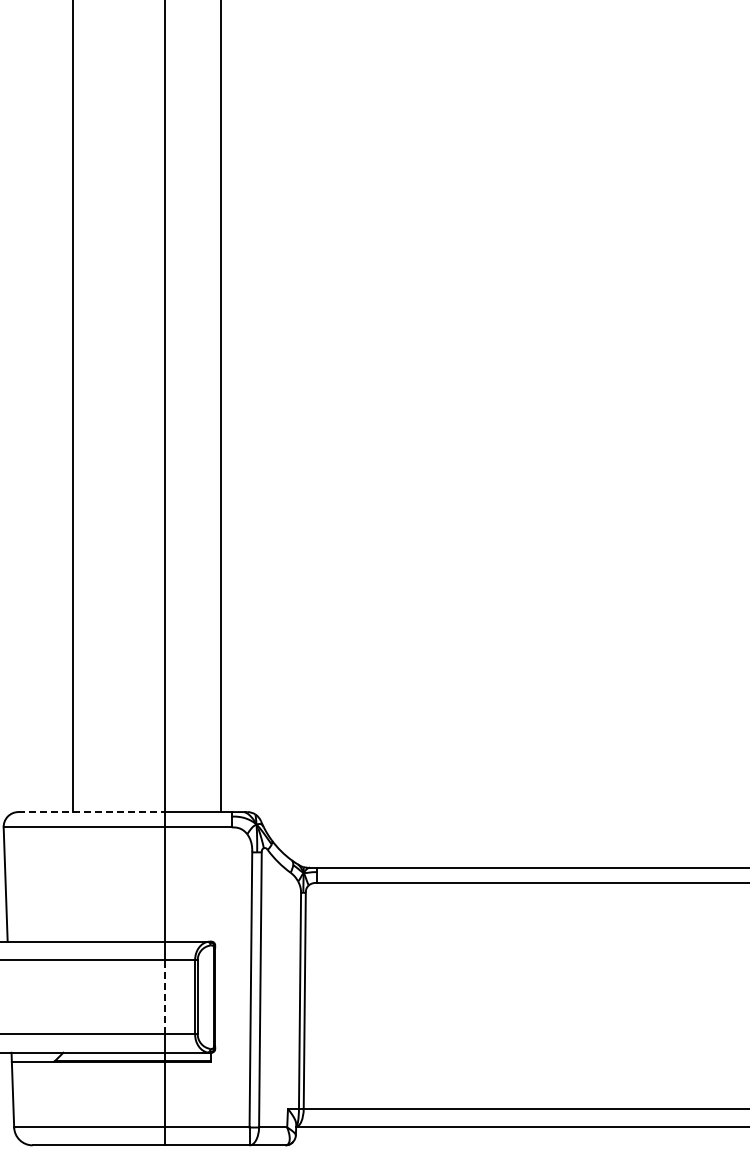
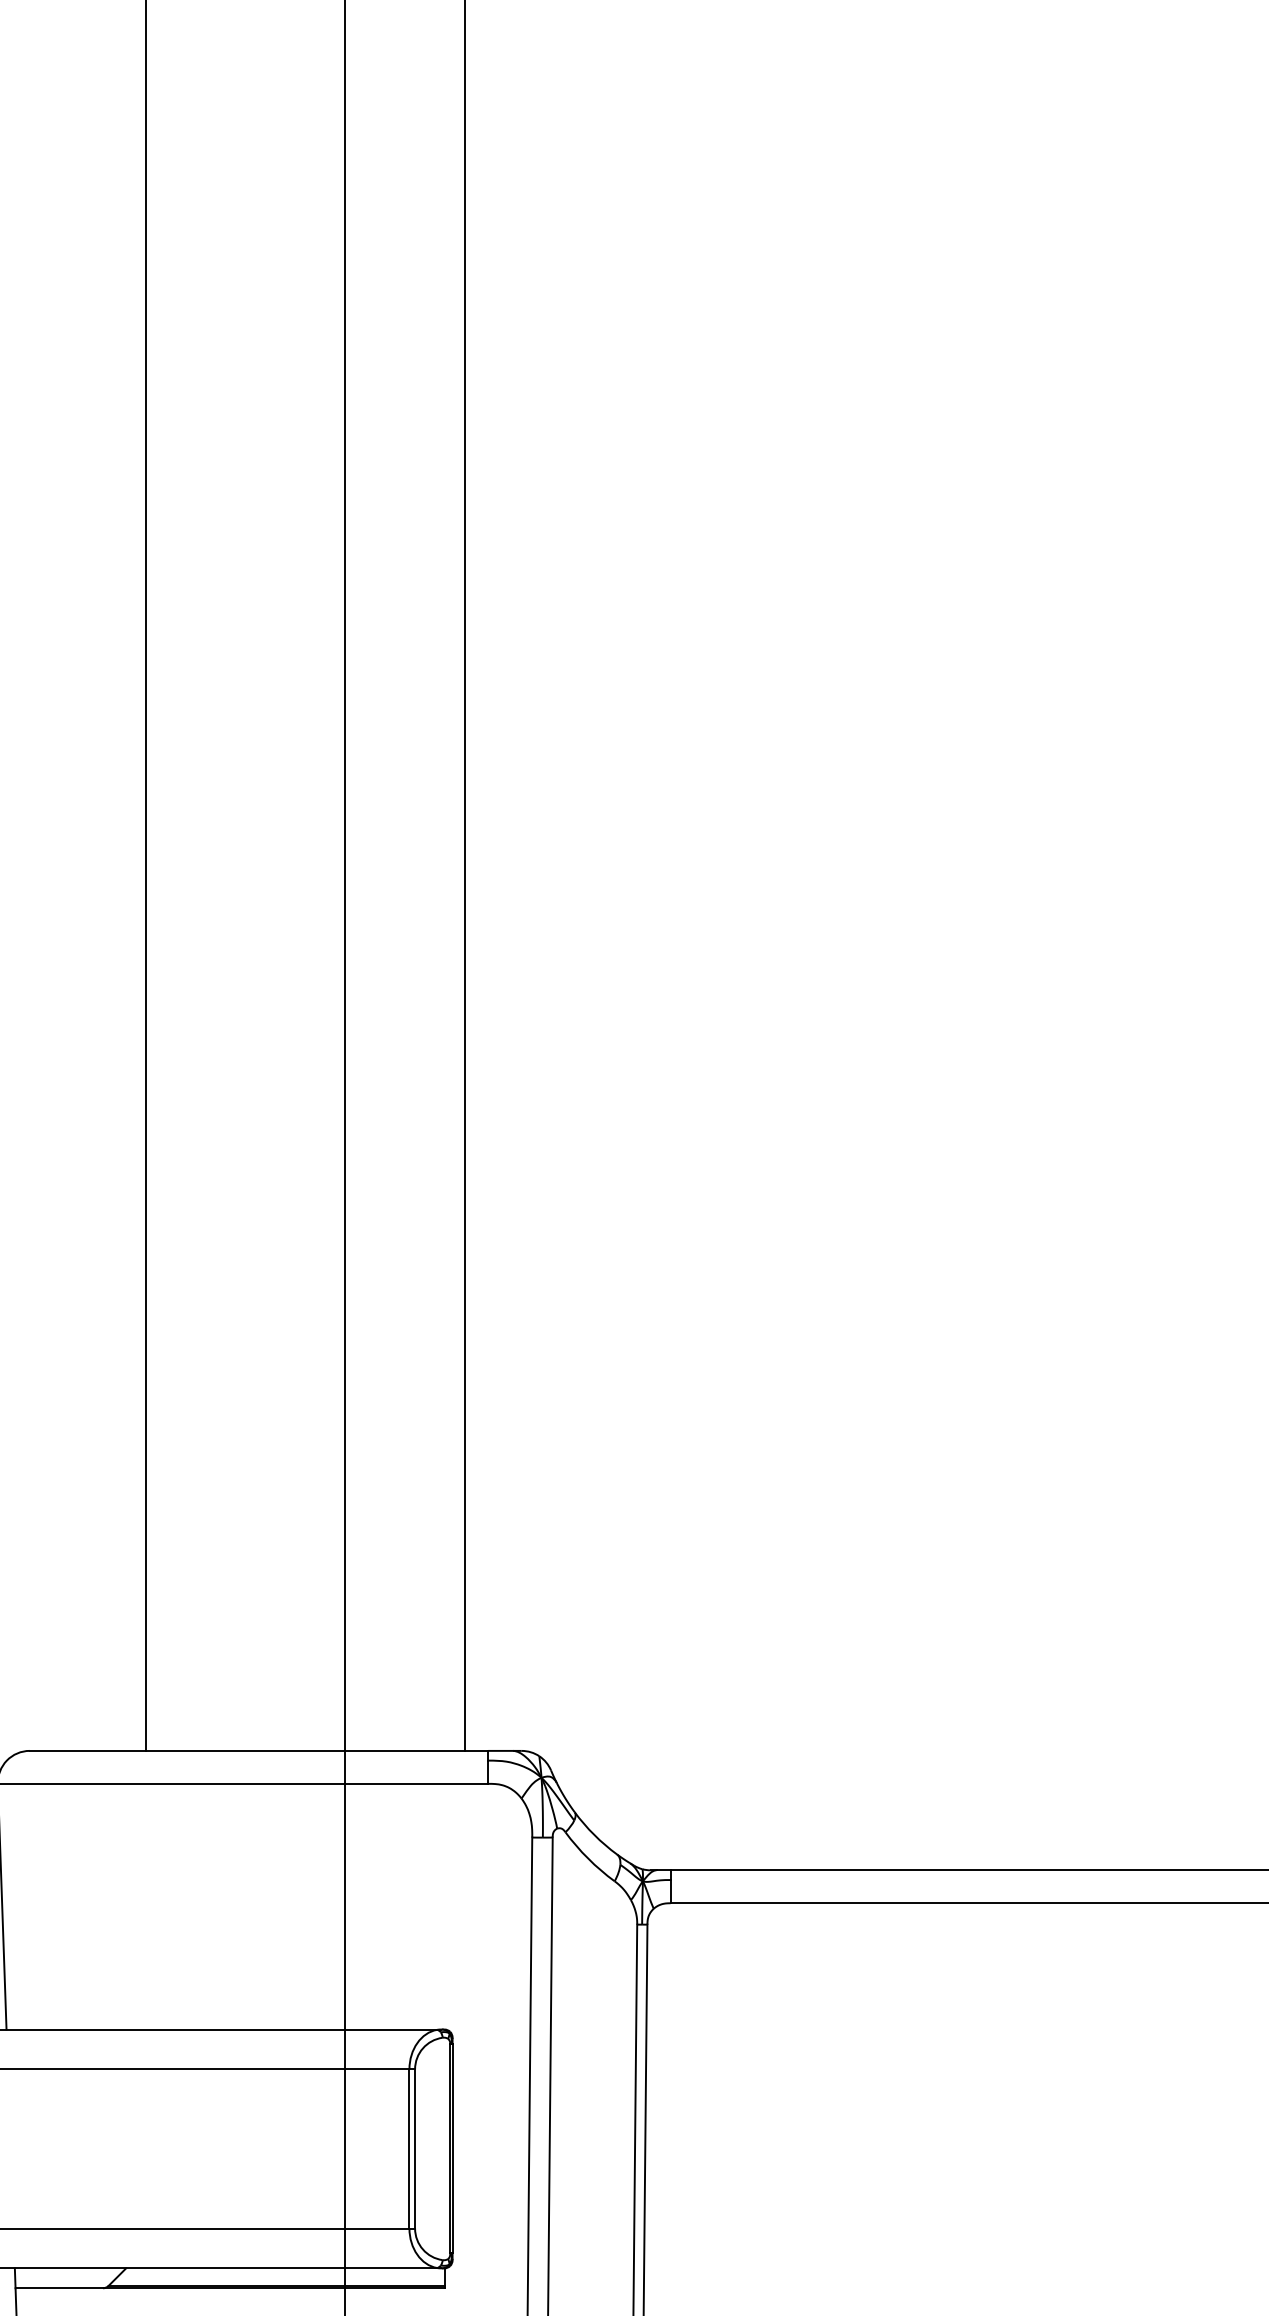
line: (92, 812) -> (188, 1751), dashed -> solid
line: (165, 996) -> (345, 2147), dashed -> solid

